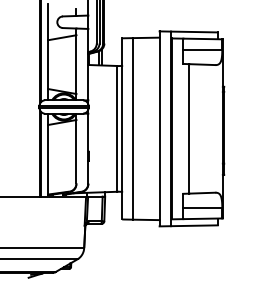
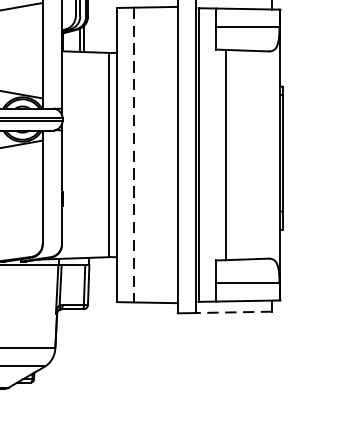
line: (132, 128) -> (133, 154), solid -> dashed
line: (193, 225) -> (232, 311), solid -> dashed

